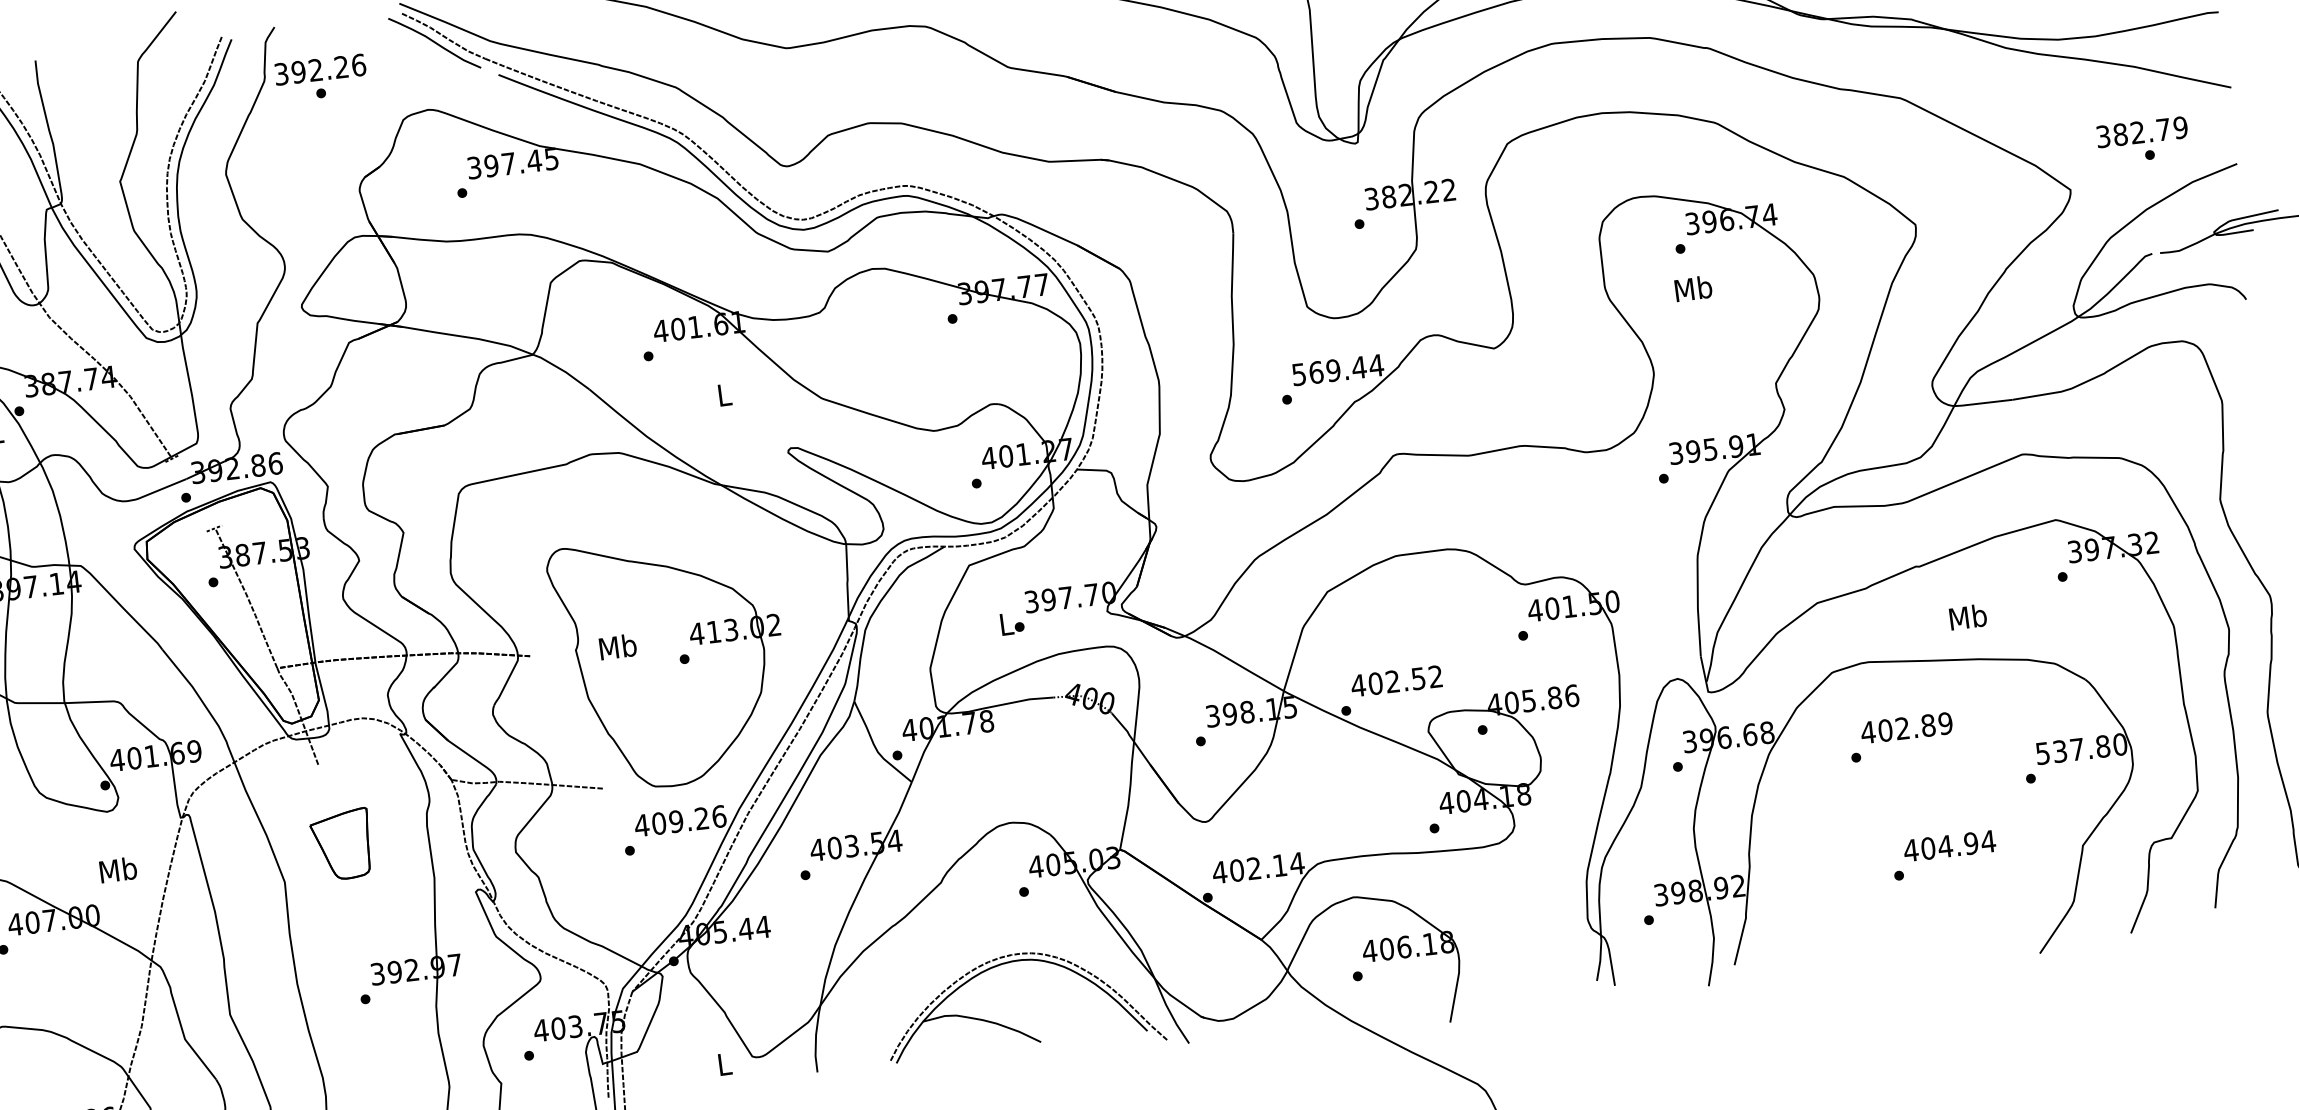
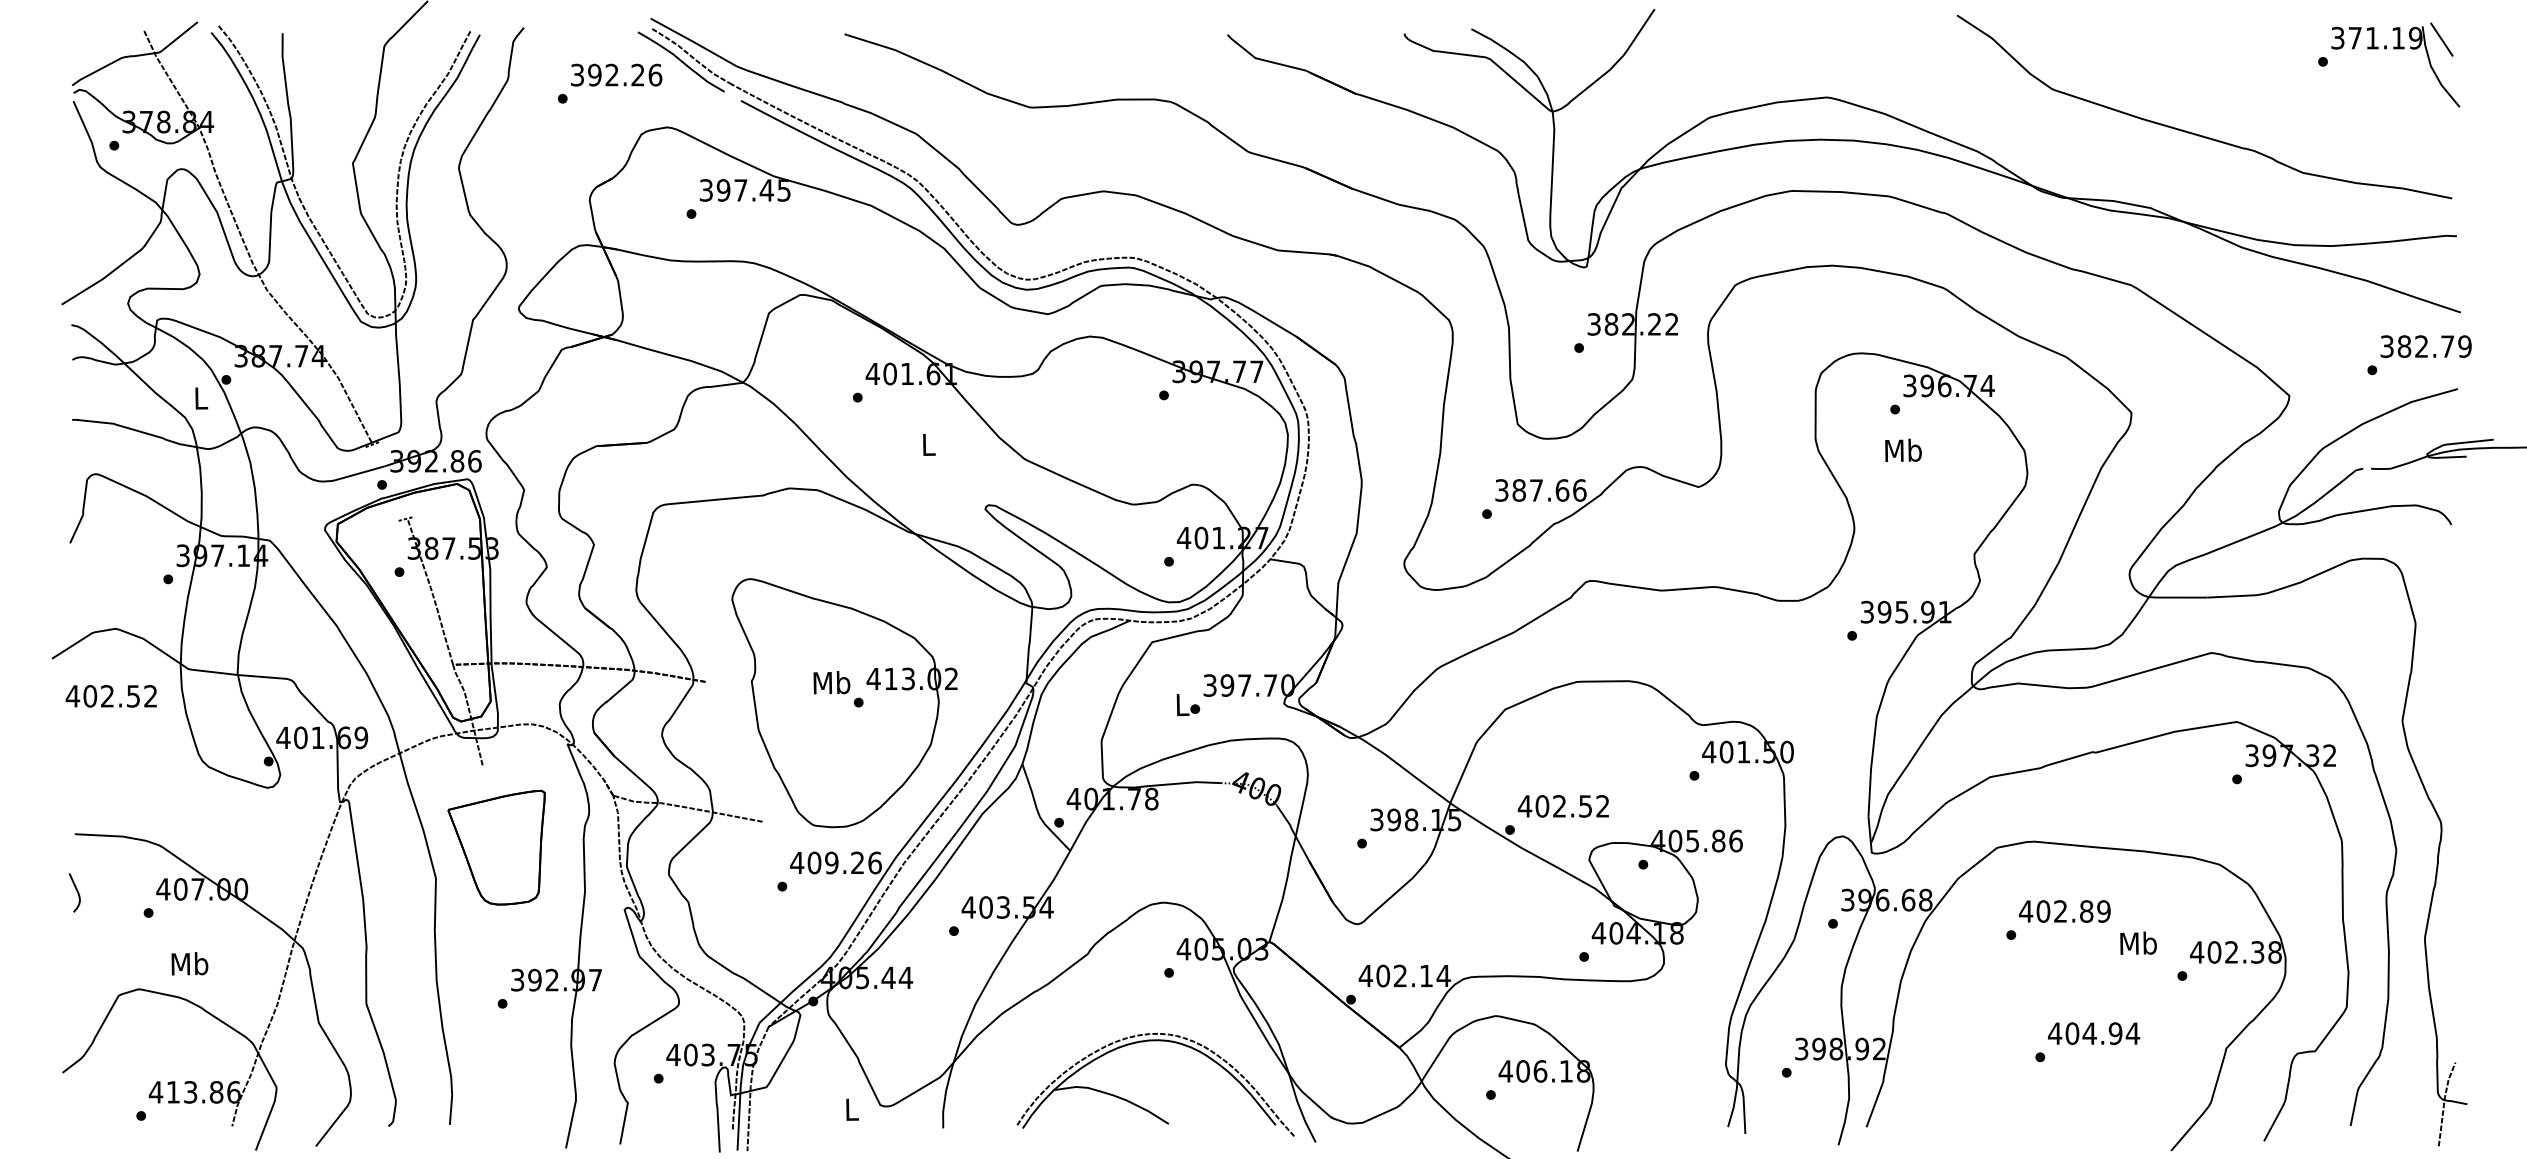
text: (320, 69) -> (616, 74), moved
text: (2141, 132) -> (2425, 346), moved
text: (1338, 370) -> (1541, 490), 569.44 -> 387.66
text: (1967, 616) -> (2138, 942), moved
text: (617, 646) -> (831, 682), moved
text: (2081, 749) -> (2235, 952), 537.80 -> 402.38
part: (341, 844) -> (496, 847), size x1.67
text: (117, 869) -> (189, 963), moved

